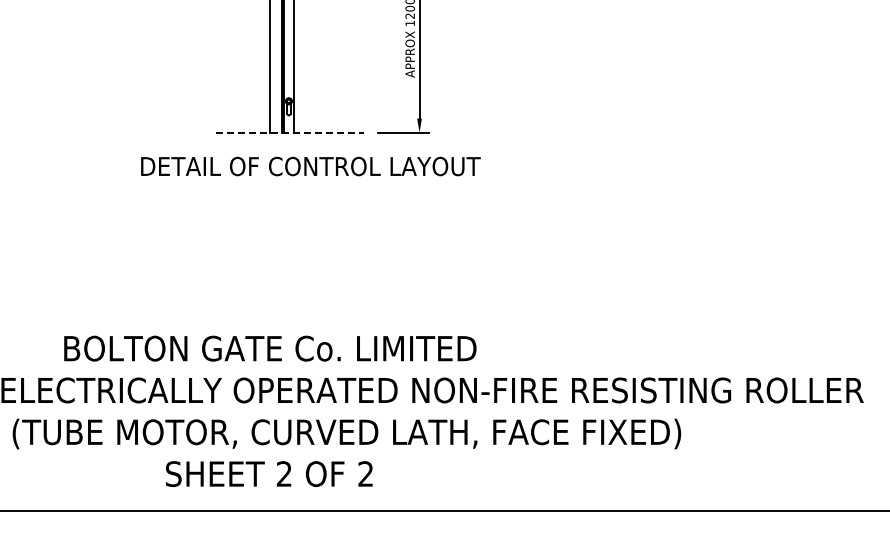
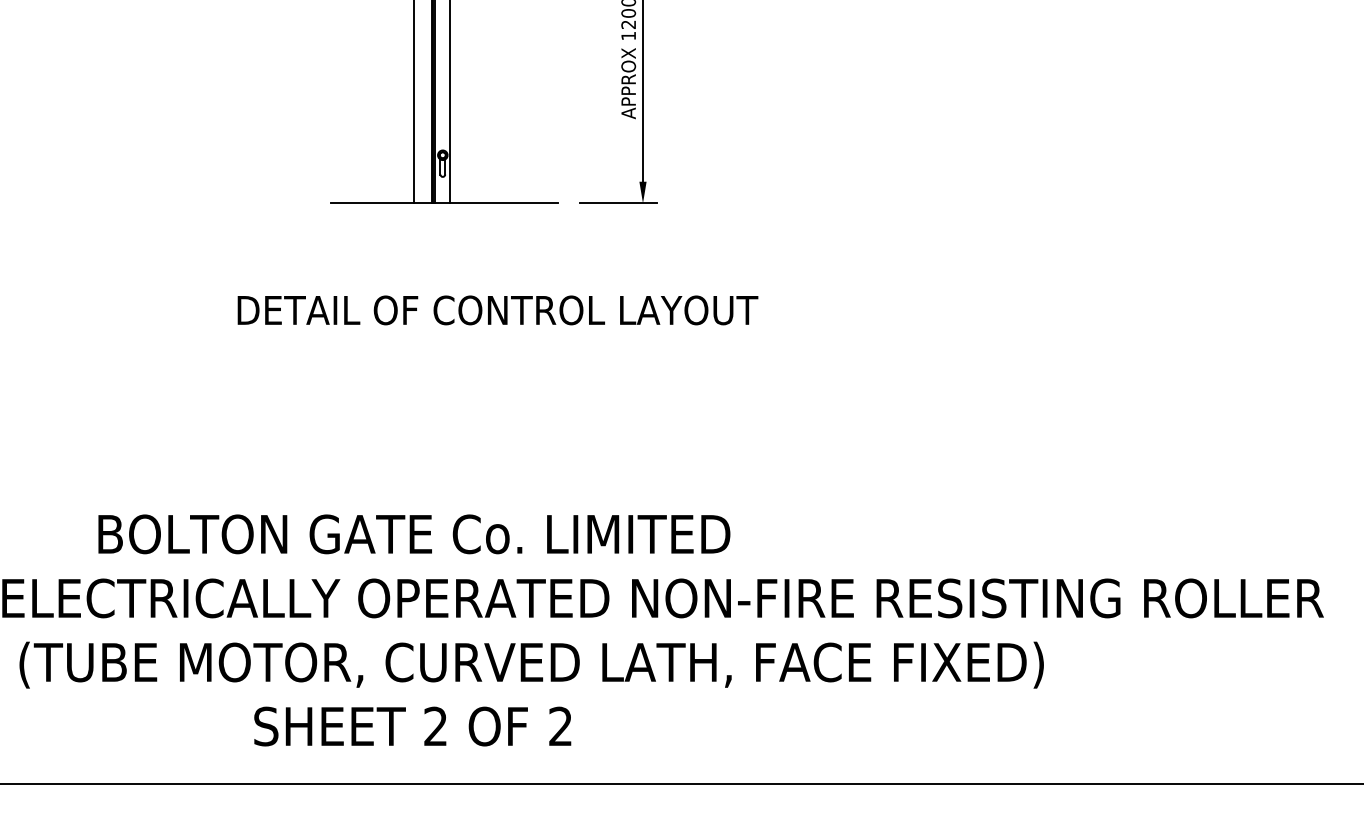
line: (290, 132) -> (445, 203), dashed -> solid
text: (310, 166) -> (497, 310), moved

